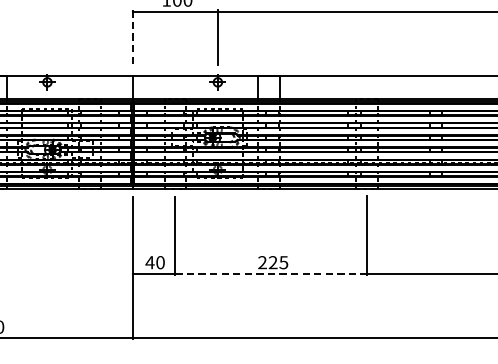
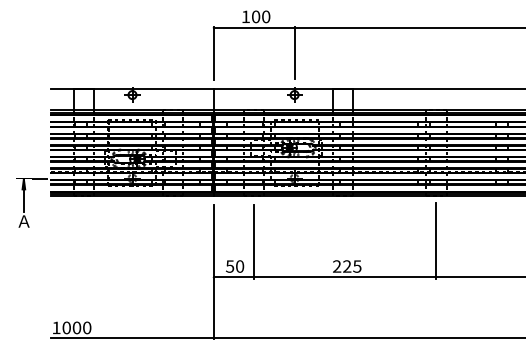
line: (132, 38) -> (213, 53), dashed -> solid
text: (149, 262) -> (229, 266), 40 -> 50
line: (271, 274) -> (345, 277), dashed -> solid

